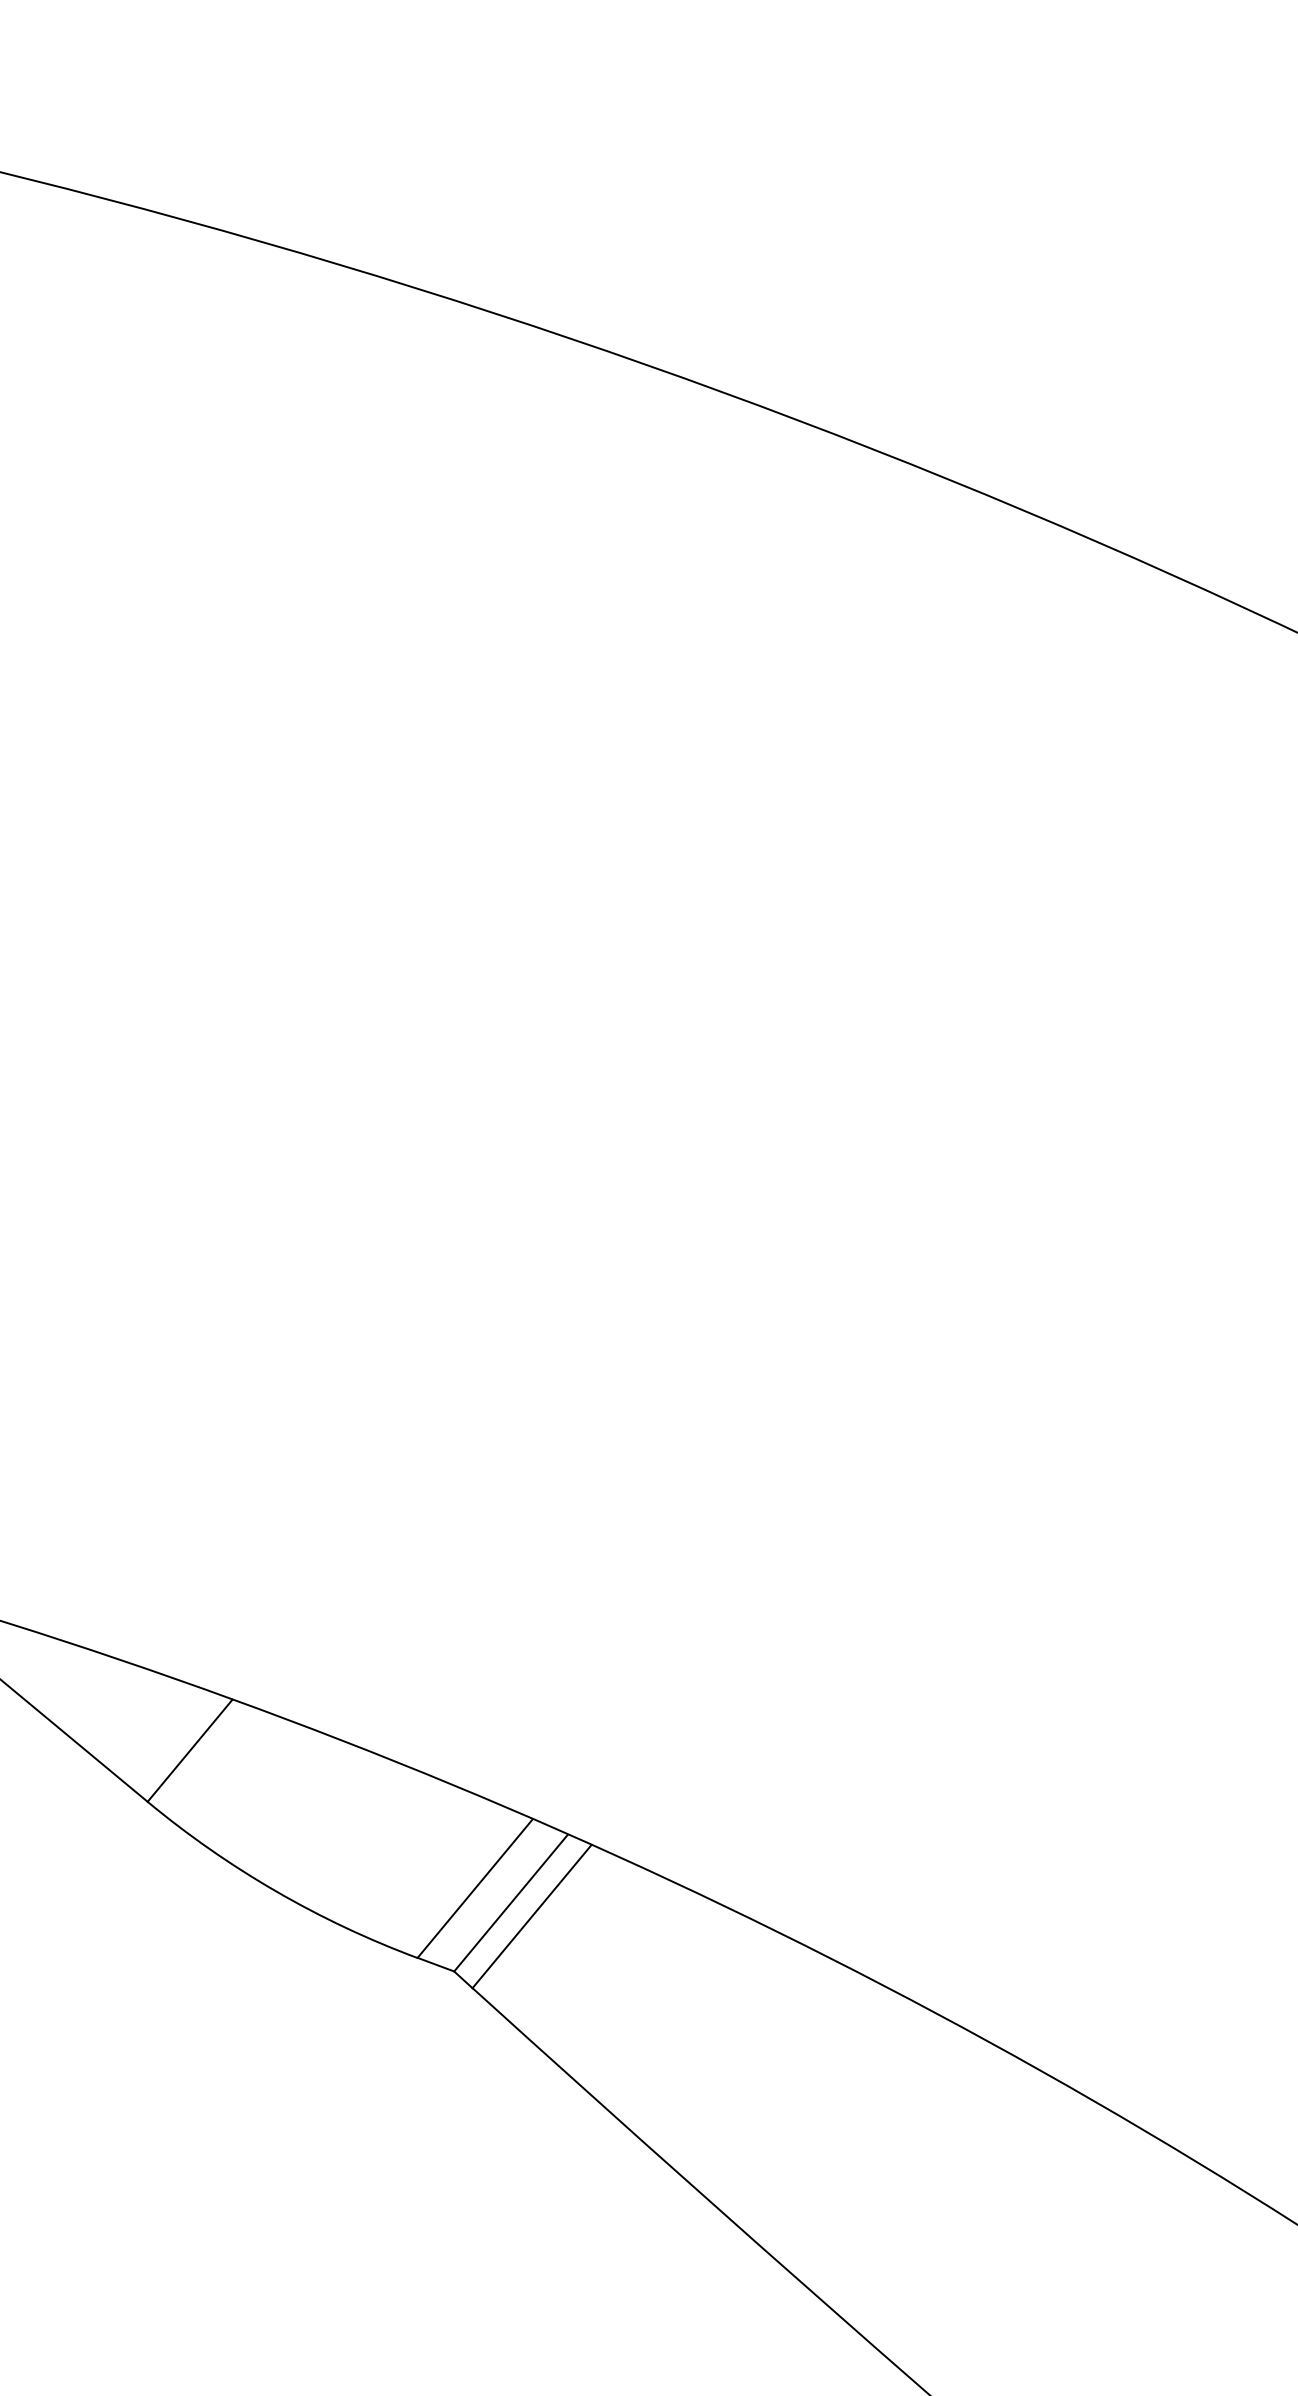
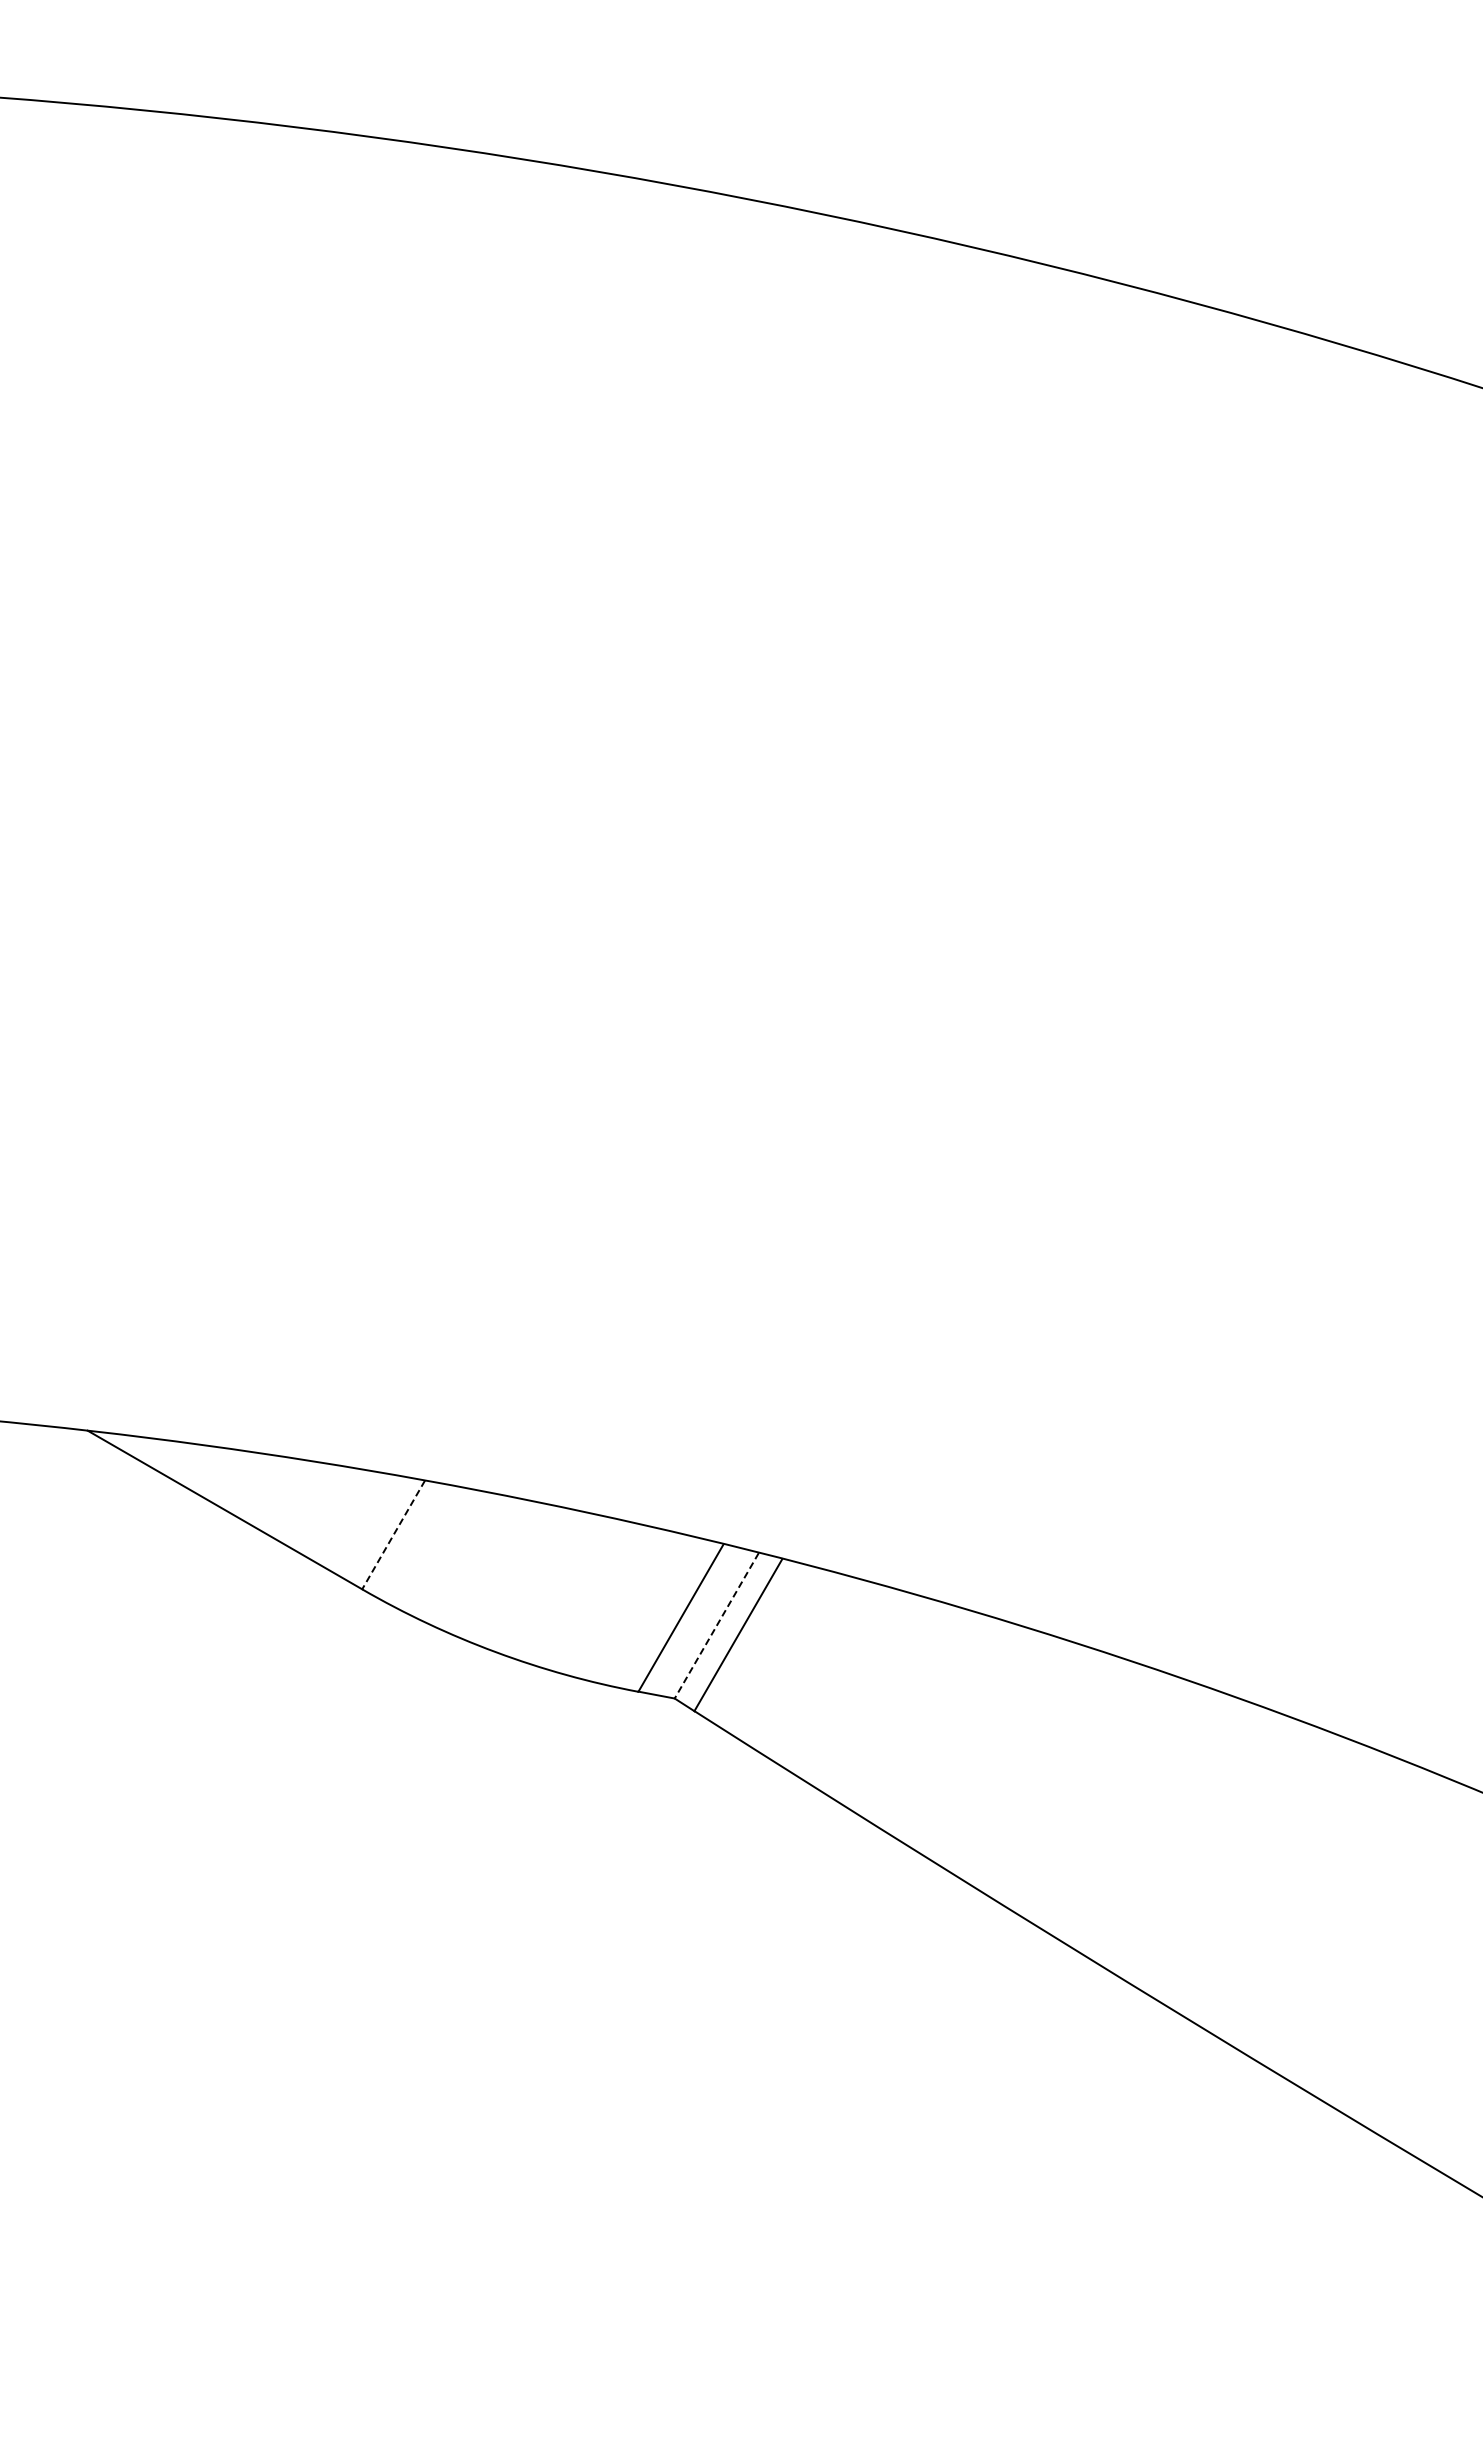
line: (190, 1750) -> (393, 1534), solid -> dashed
line: (510, 1902) -> (716, 1625), solid -> dashed

